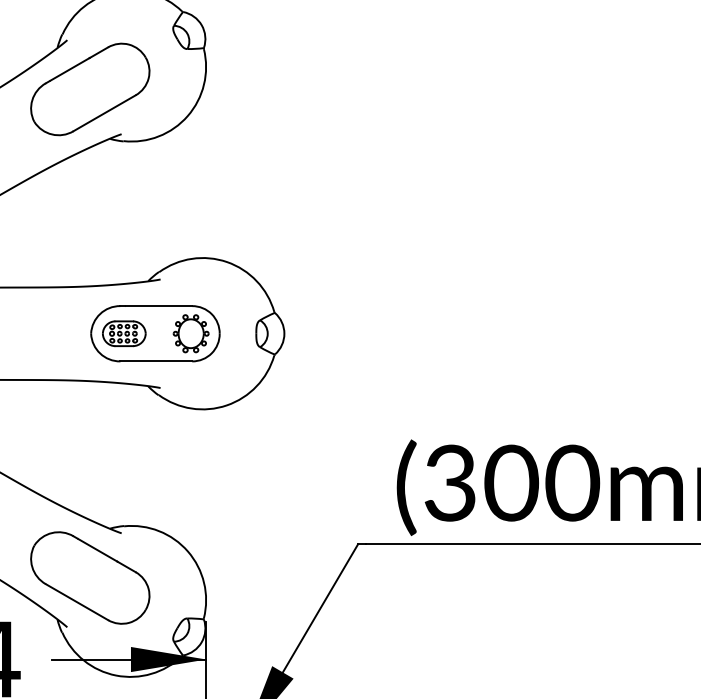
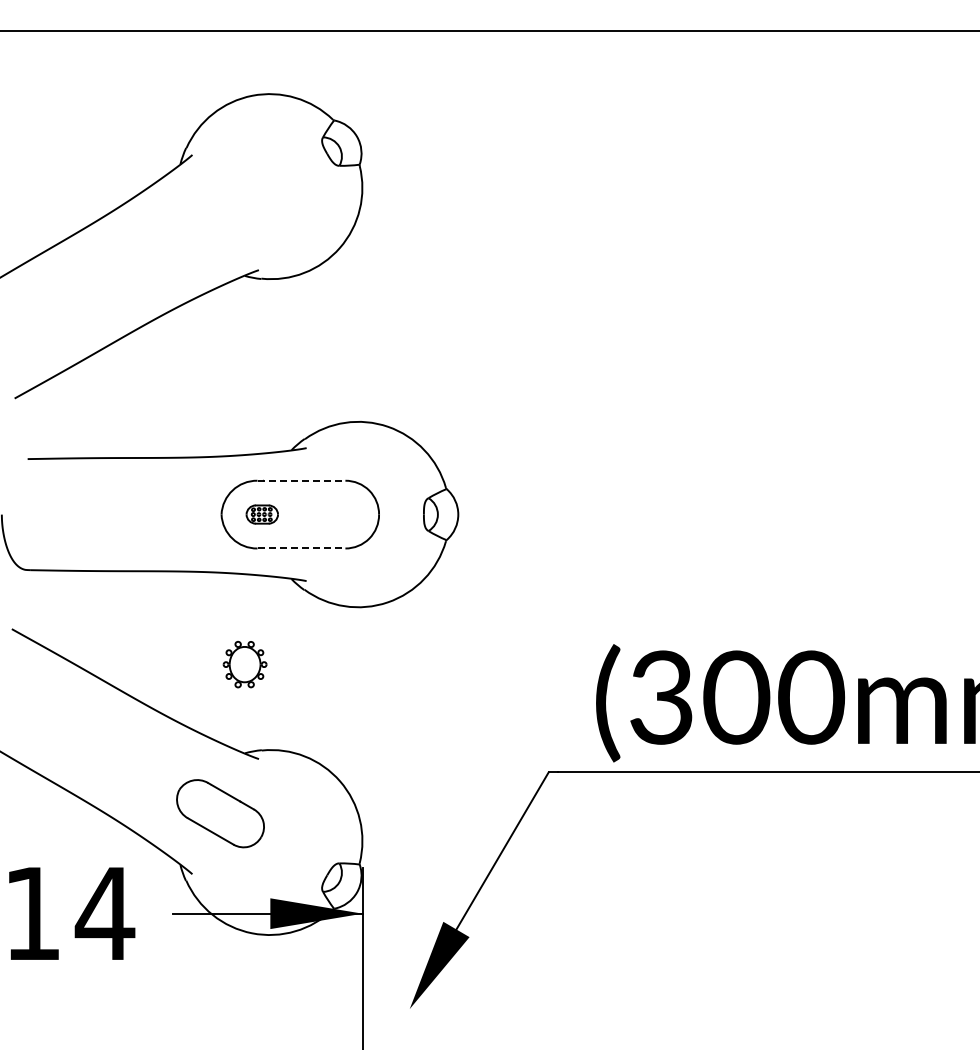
part: (90, 89) -> (220, 215), removed
line: (156, 305) -> (301, 480), solid -> dashed
part: (124, 333) -> (262, 514), size x0.6
part: (190, 333) -> (244, 664), moved
line: (156, 361) -> (301, 548), solid -> dashed
part: (90, 577) -> (220, 813), size x0.6

